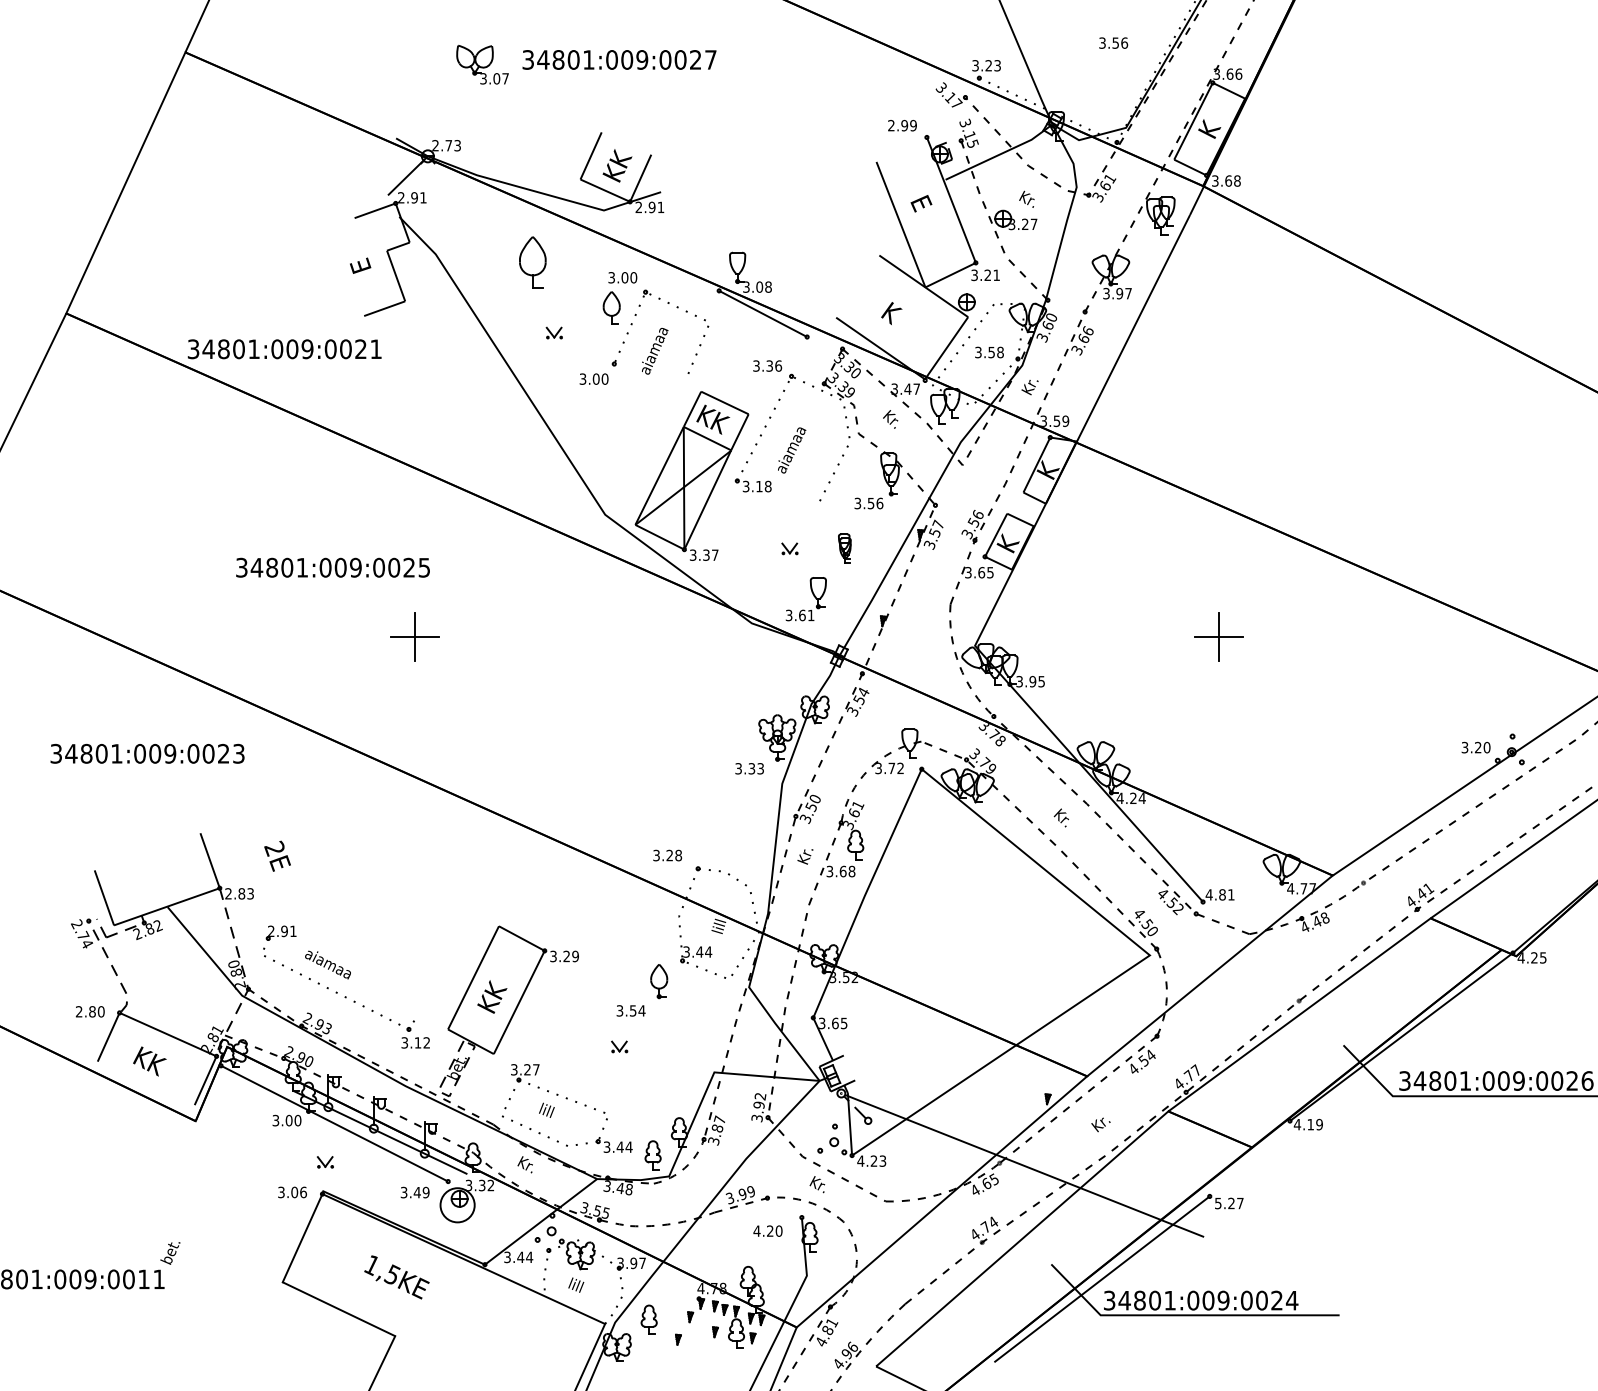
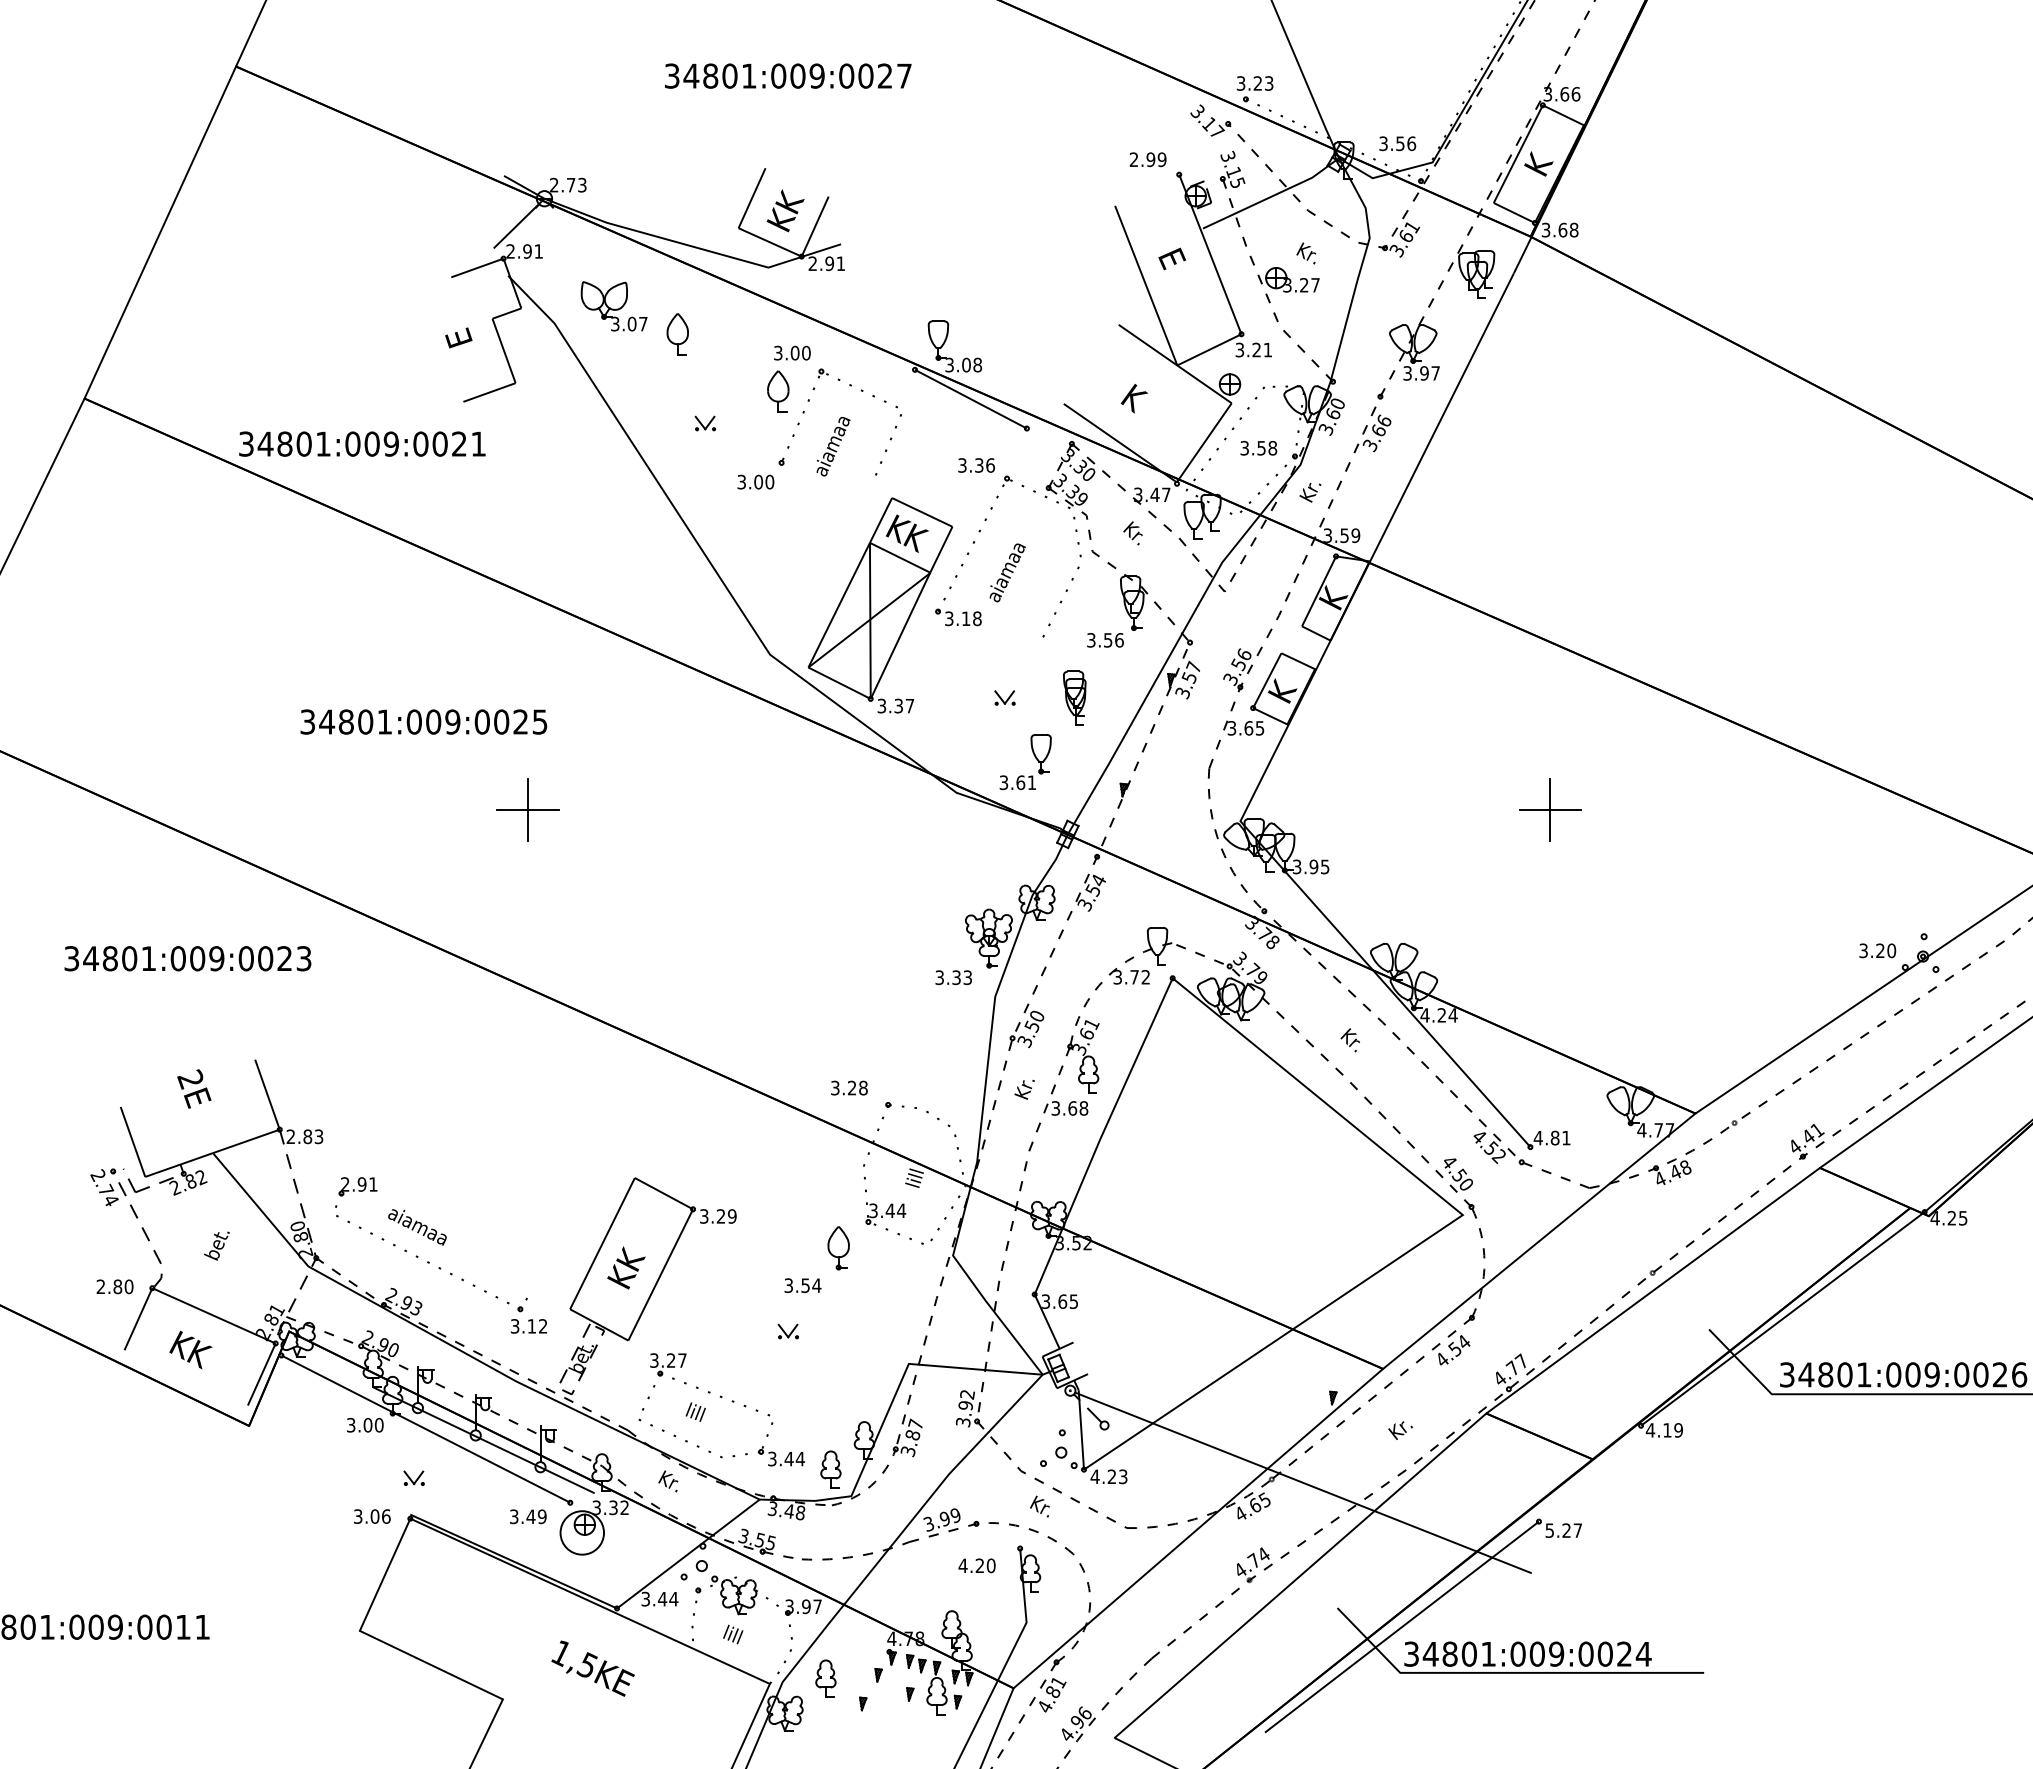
text: (1113, 42) -> (1397, 143), moved
part: (482, 64) -> (613, 306), moved
part: (532, 263) -> (677, 334), size x0.62
part: (844, 548) -> (1074, 697), size x1.43
text: (277, 855) -> (194, 1088), moved
text: (170, 1252) -> (216, 1245), moved
text: (396, 1277) -> (592, 1668), moved

